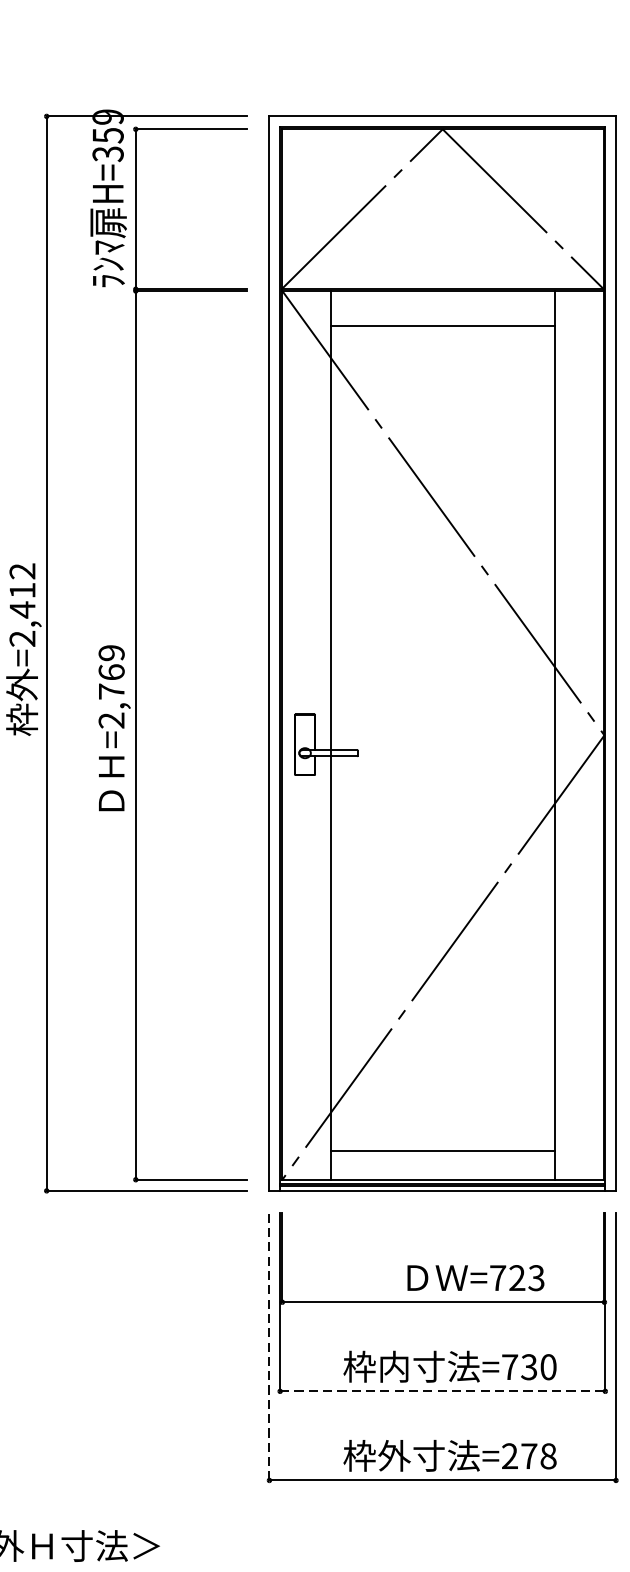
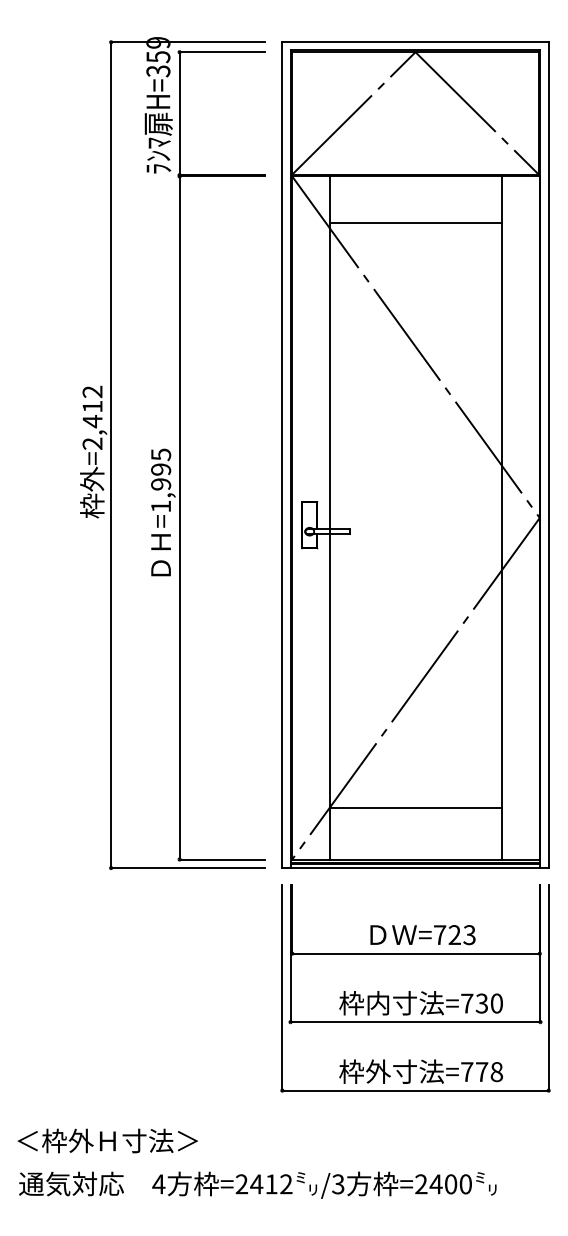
line: (442, 326) -> (415, 222), moved
text: (112, 686) -> (161, 480), =2,769 -> =1,995
line: (442, 1151) -> (415, 808), moved
text: (475, 1278) -> (422, 935), moved
line: (269, 1346) -> (282, 987), dashed -> solid
line: (442, 1391) -> (415, 1022), dashed -> solid
text: (510, 1455) -> (467, 1071), =278 -> =778

